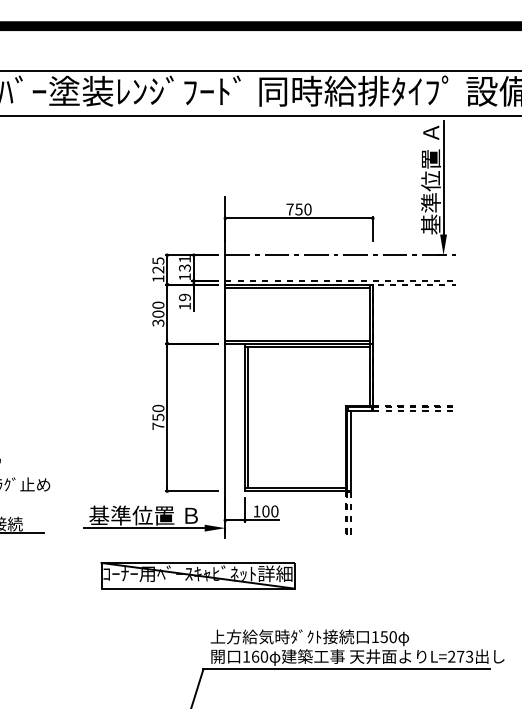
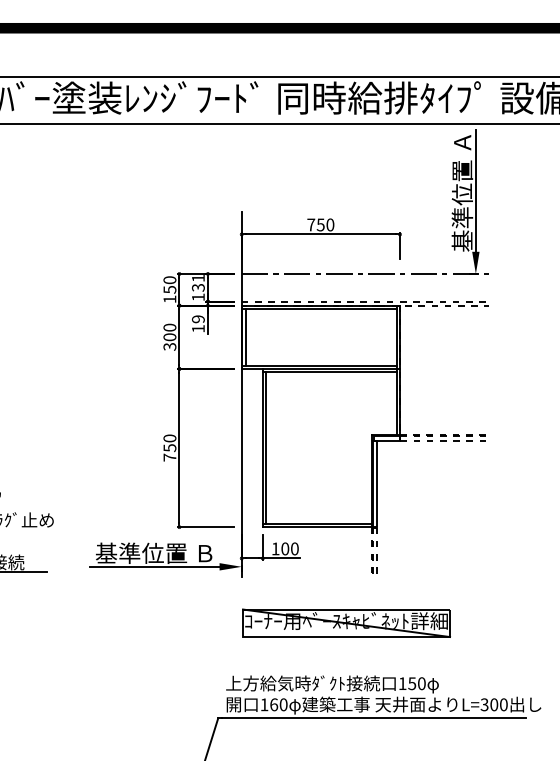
text: (158, 265) -> (170, 285), 125 -> 150
line: (228, 313) -> (245, 336), added
part: (197, 575) -> (345, 622), moved
text: (460, 656) -> (494, 704), L=273 -> L=300

